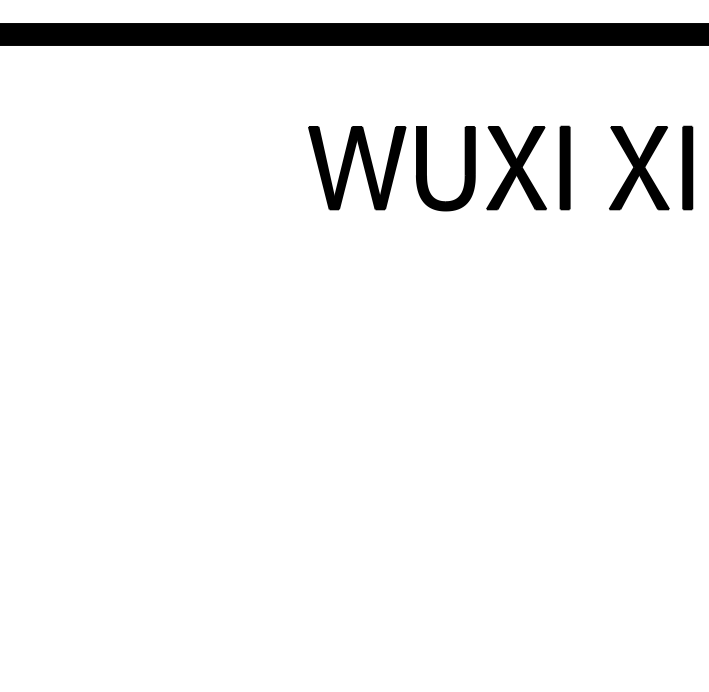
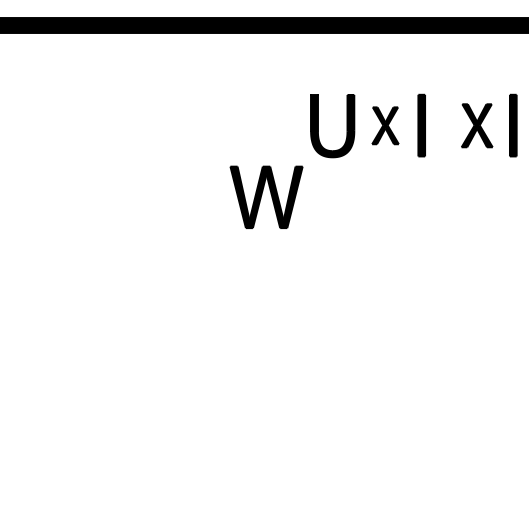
part: (363, 166) -> (271, 196), moved
part: (516, 168) -> (385, 125), size x0.6
part: (639, 168) -> (477, 125), size x0.7

